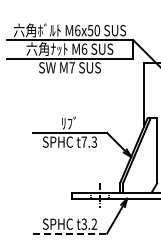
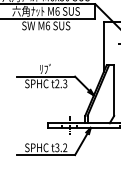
text: (71, 67) -> (47, 25), M7 -> M6
text: (83, 141) -> (56, 83), t7.3 -> t2.3
line: (70, 233) -> (46, 155), dashed -> solid

